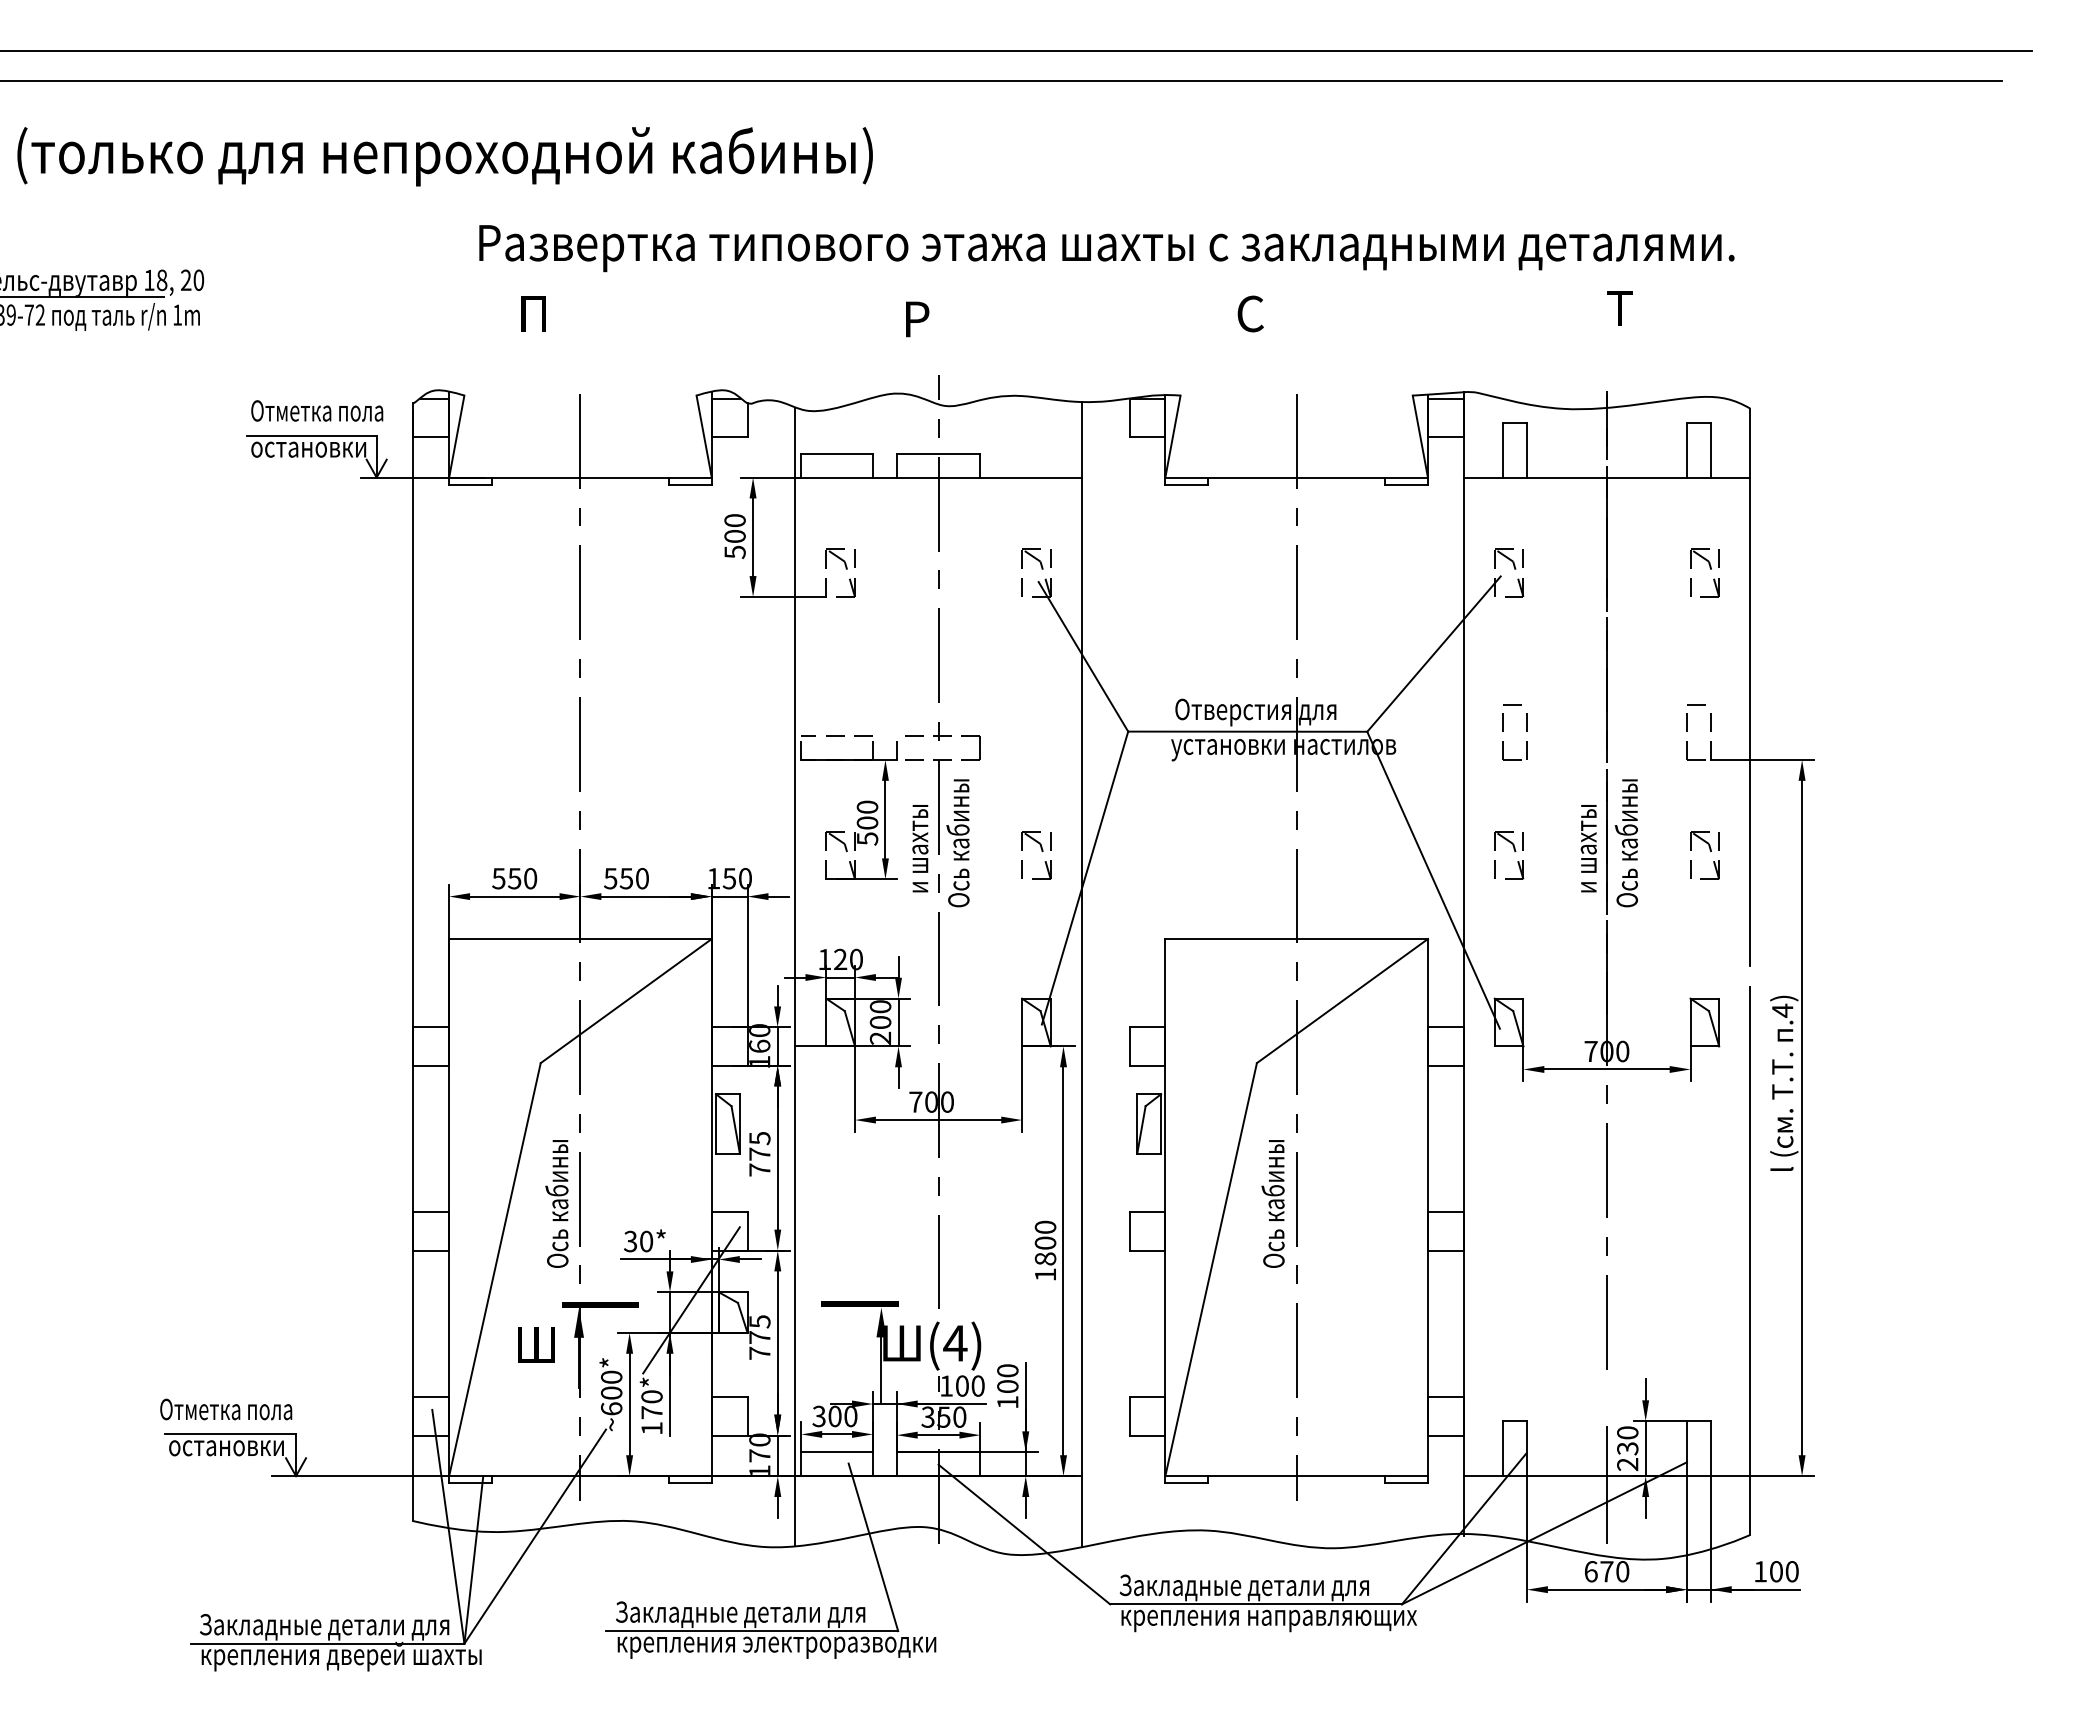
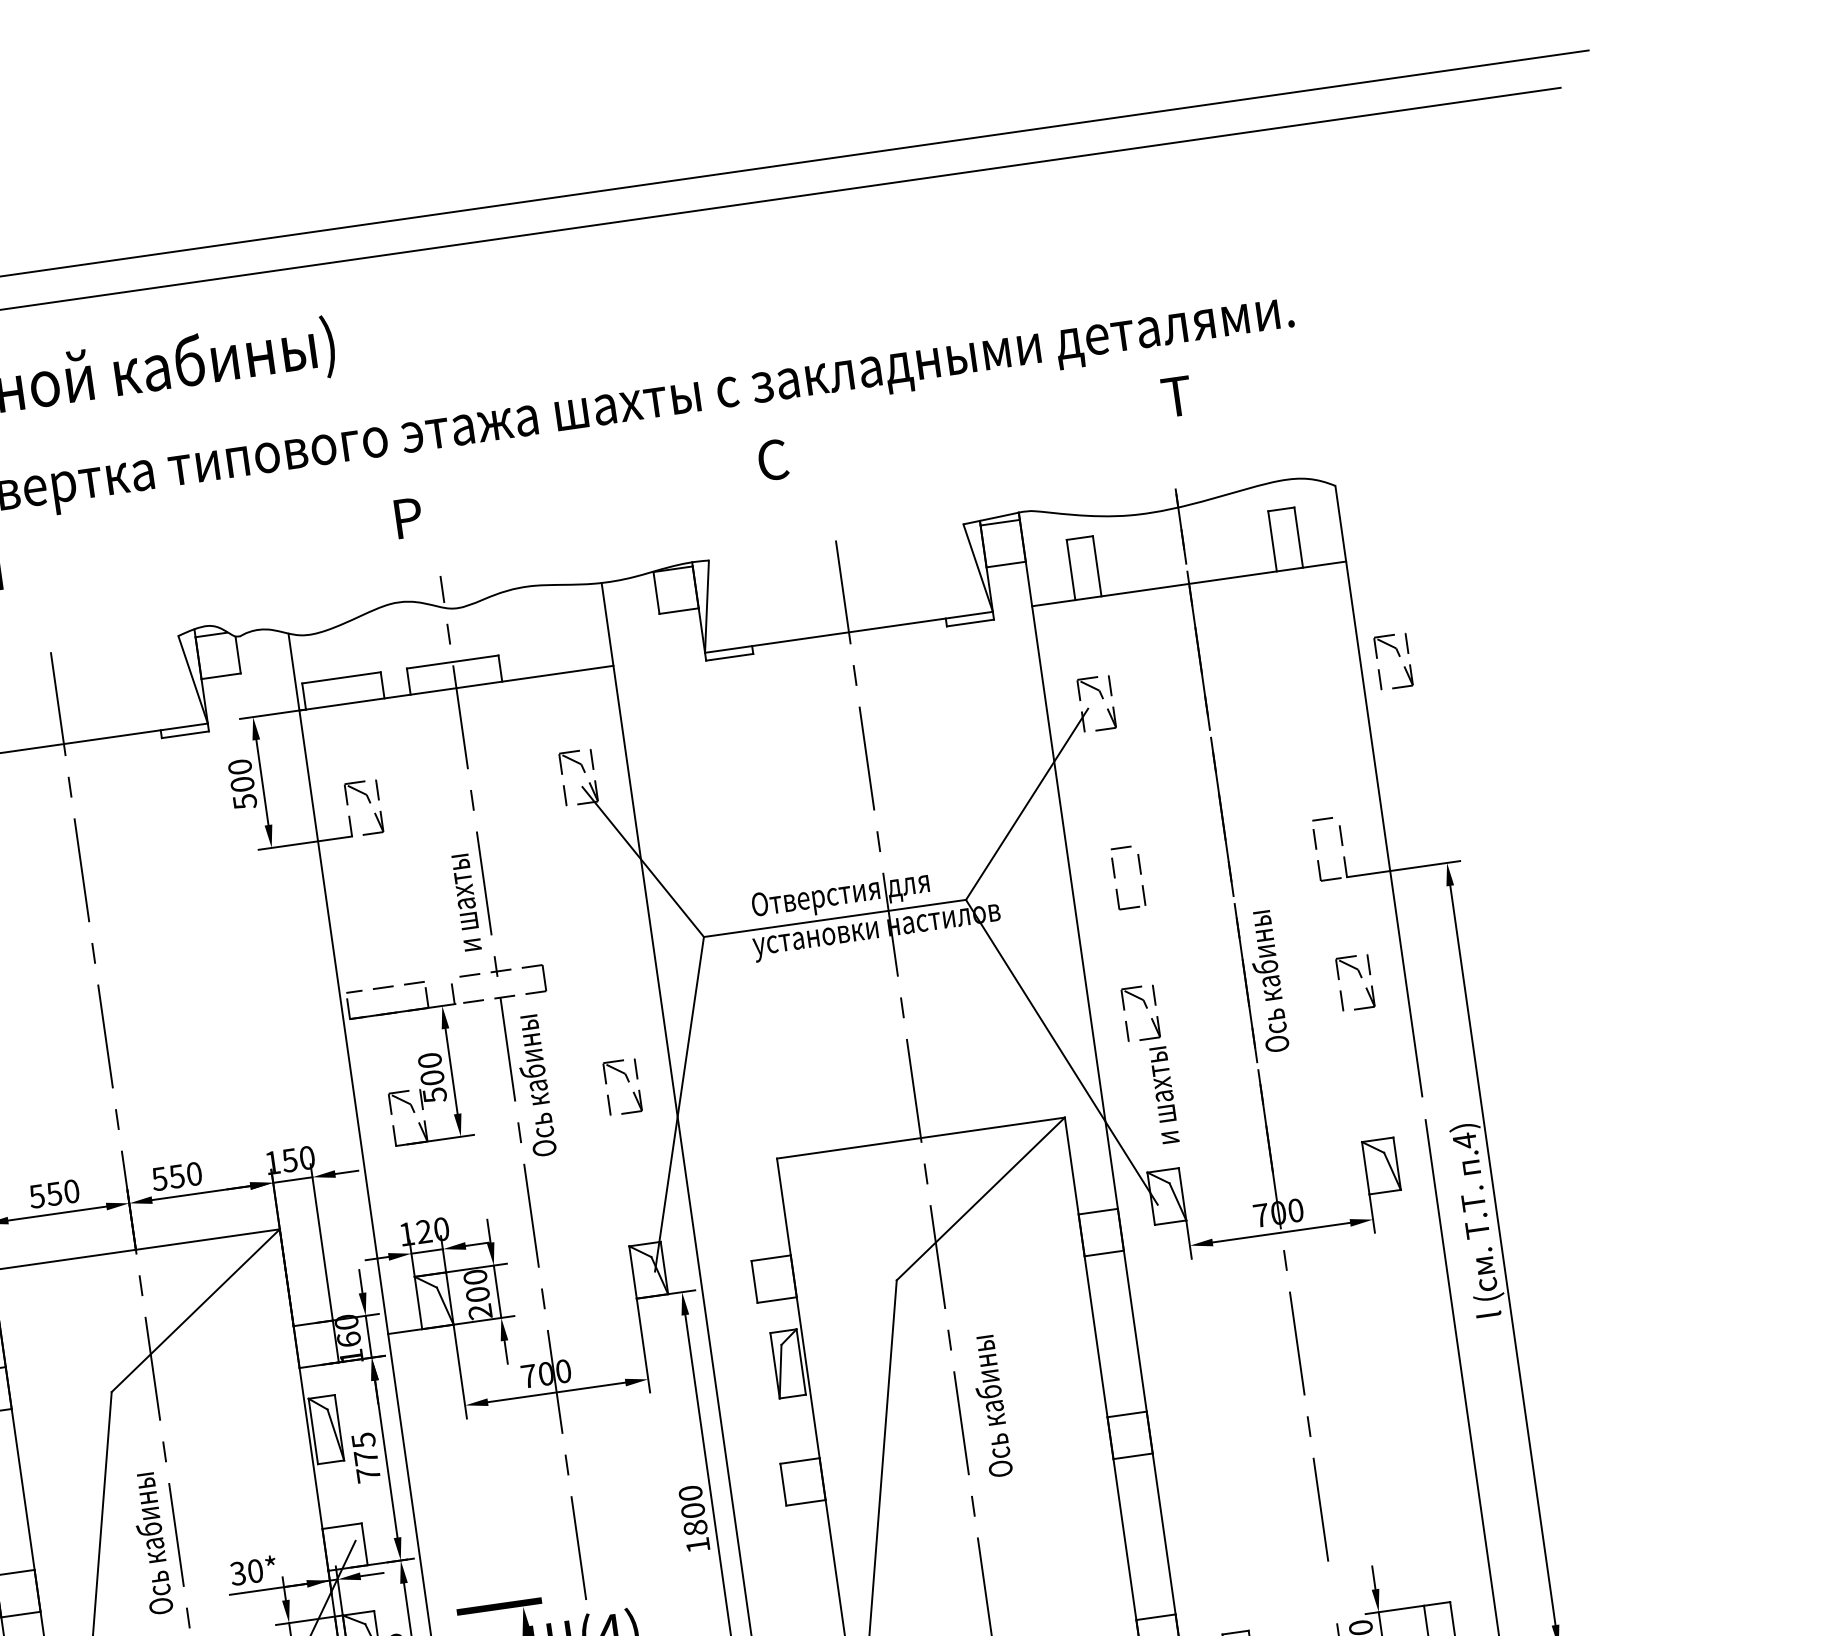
part: (1710, 569) -> (1399, 656), moved
text: (920, 848) -> (466, 902), moved
text: (1588, 848) -> (1164, 1095), moved
text: (1272, 1203) -> (990, 1406), moved

